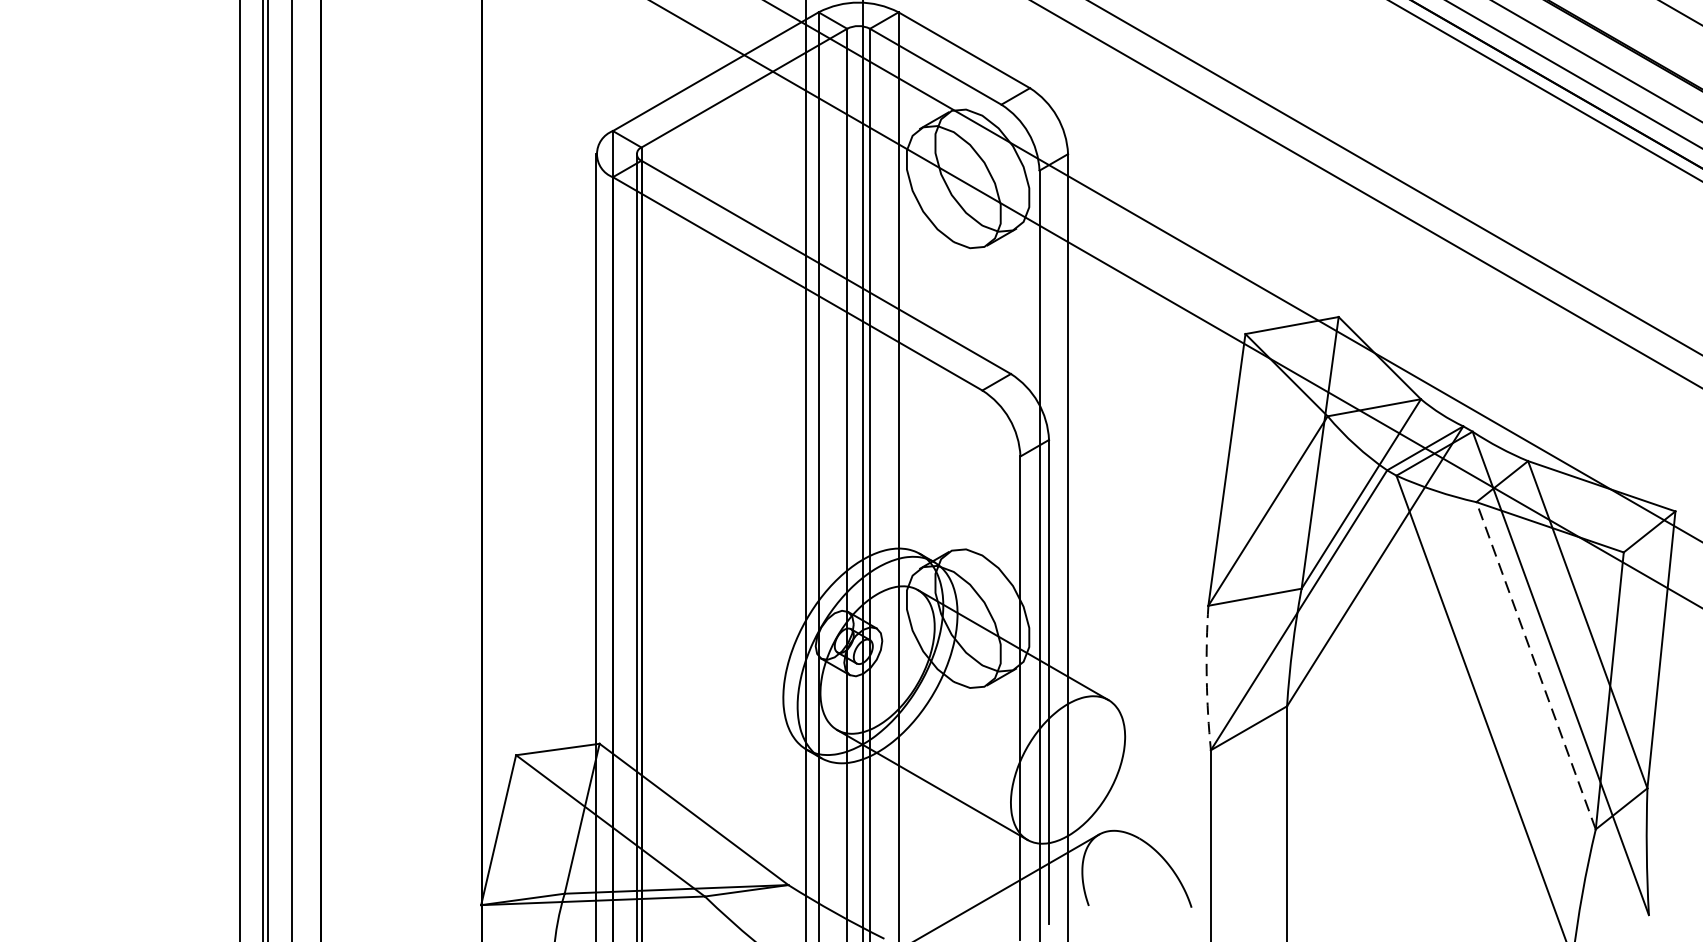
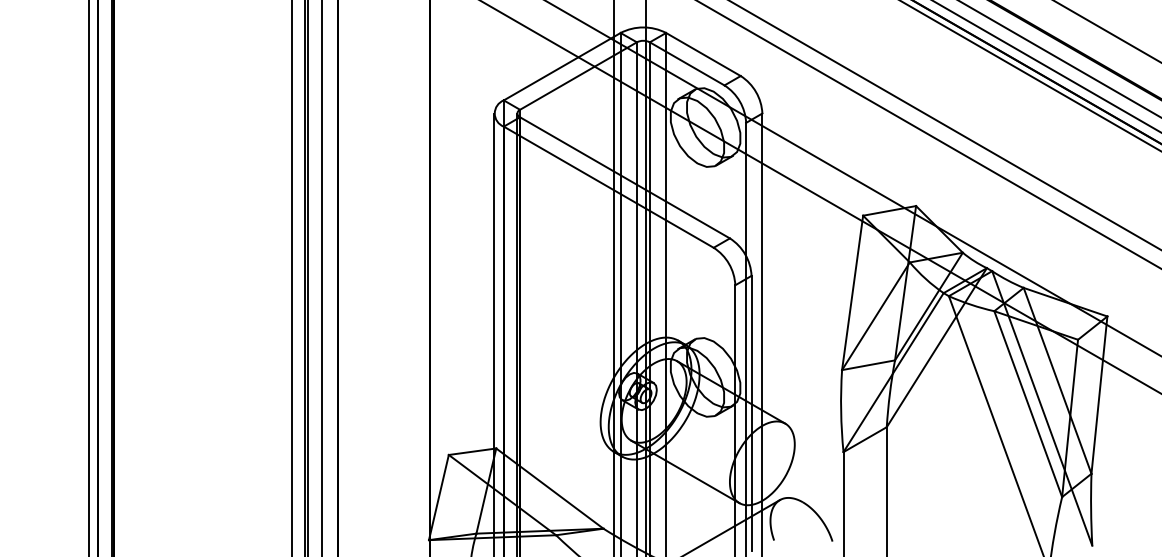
line: (1536, 666) -> (1028, 404), dashed -> solid
arc: (1207, 678) -> (841, 411), dashed -> solid

